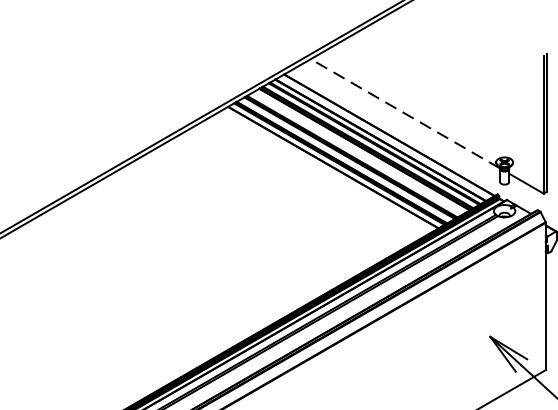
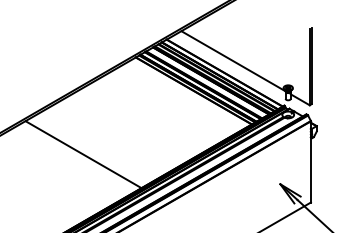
line: (405, 114) -> (233, 61), dashed -> solid
line: (133, 282) -> (83, 154), added

